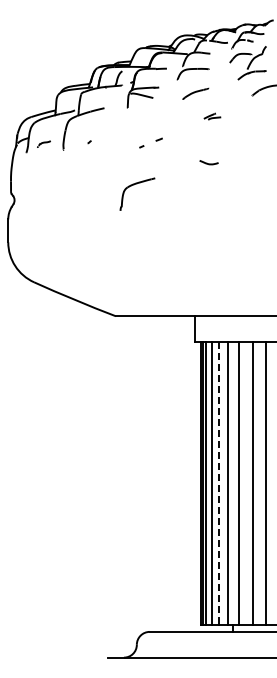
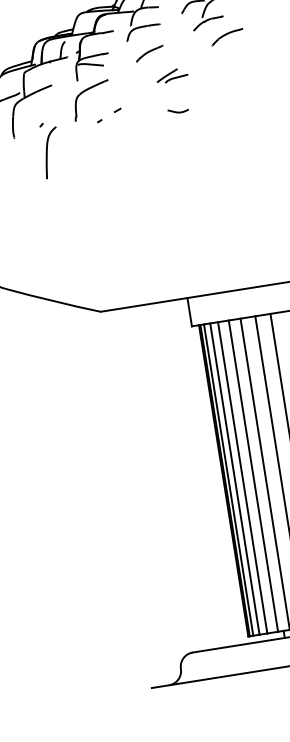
part: (212, 116) -> (172, 75), size x1.67
curve: (207, 162) -> (176, 110), moved
curve: (91, 167) -> (48, 152), added
part: (134, 185) -> (86, 91), moved
line: (218, 483) -> (242, 477), dashed -> solid

